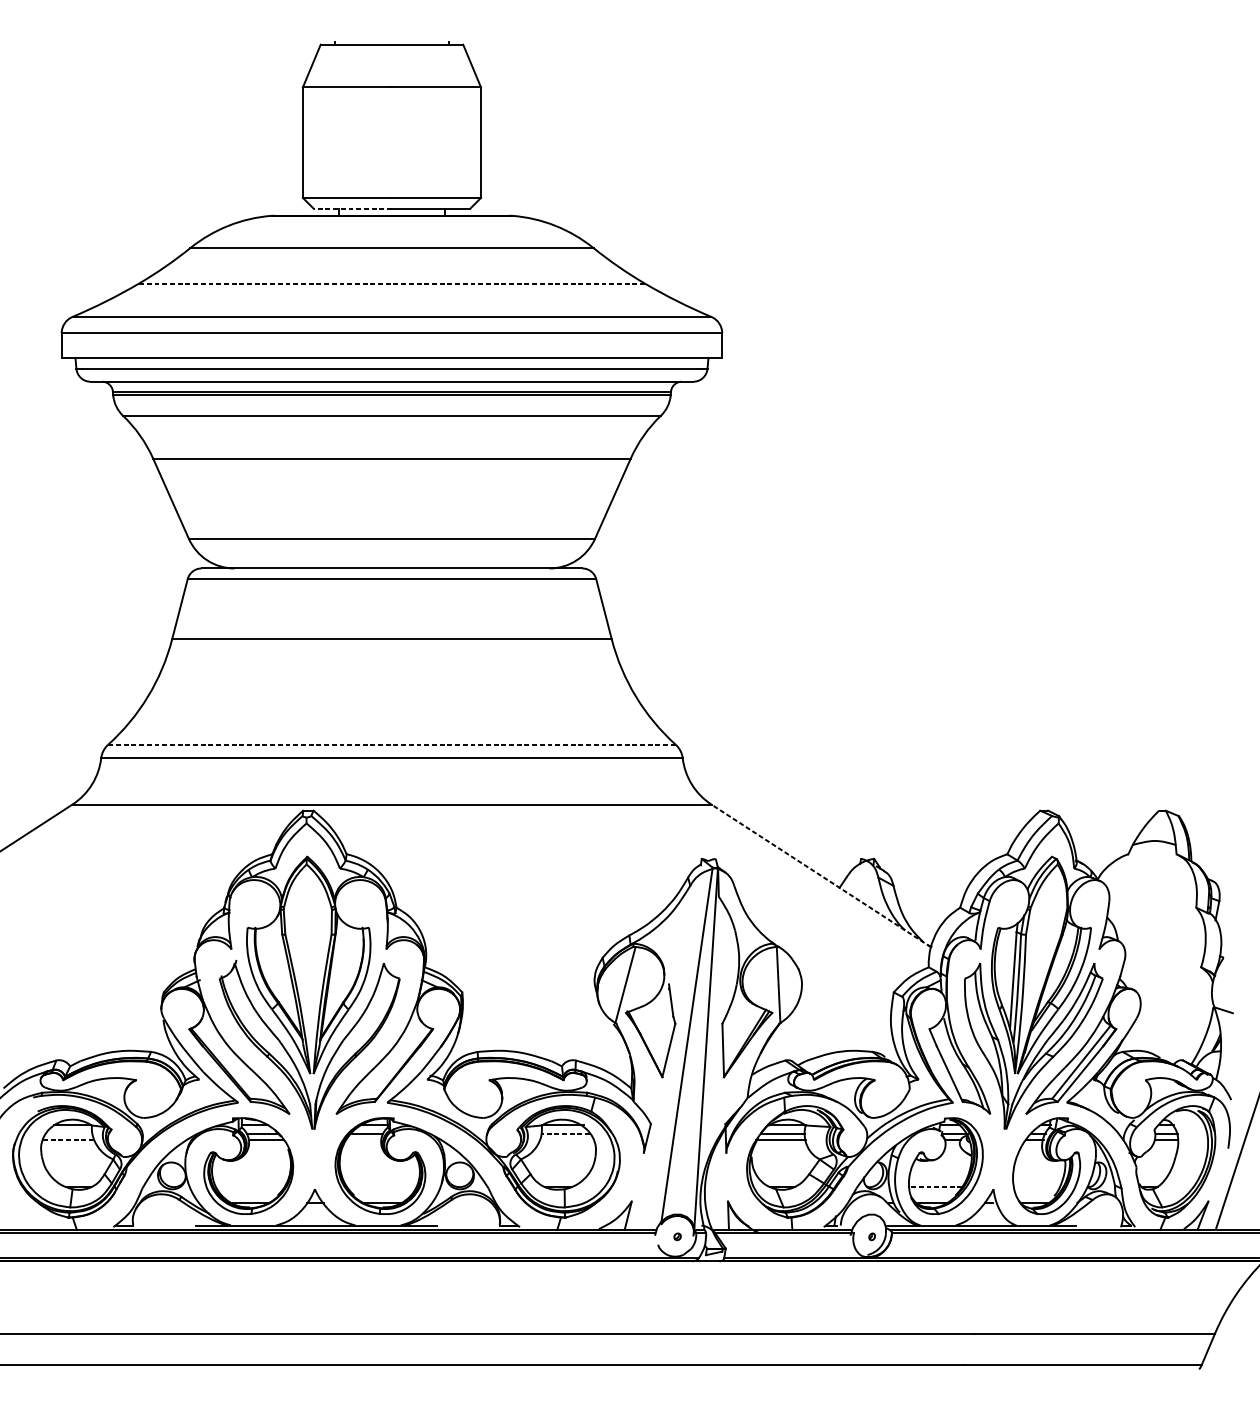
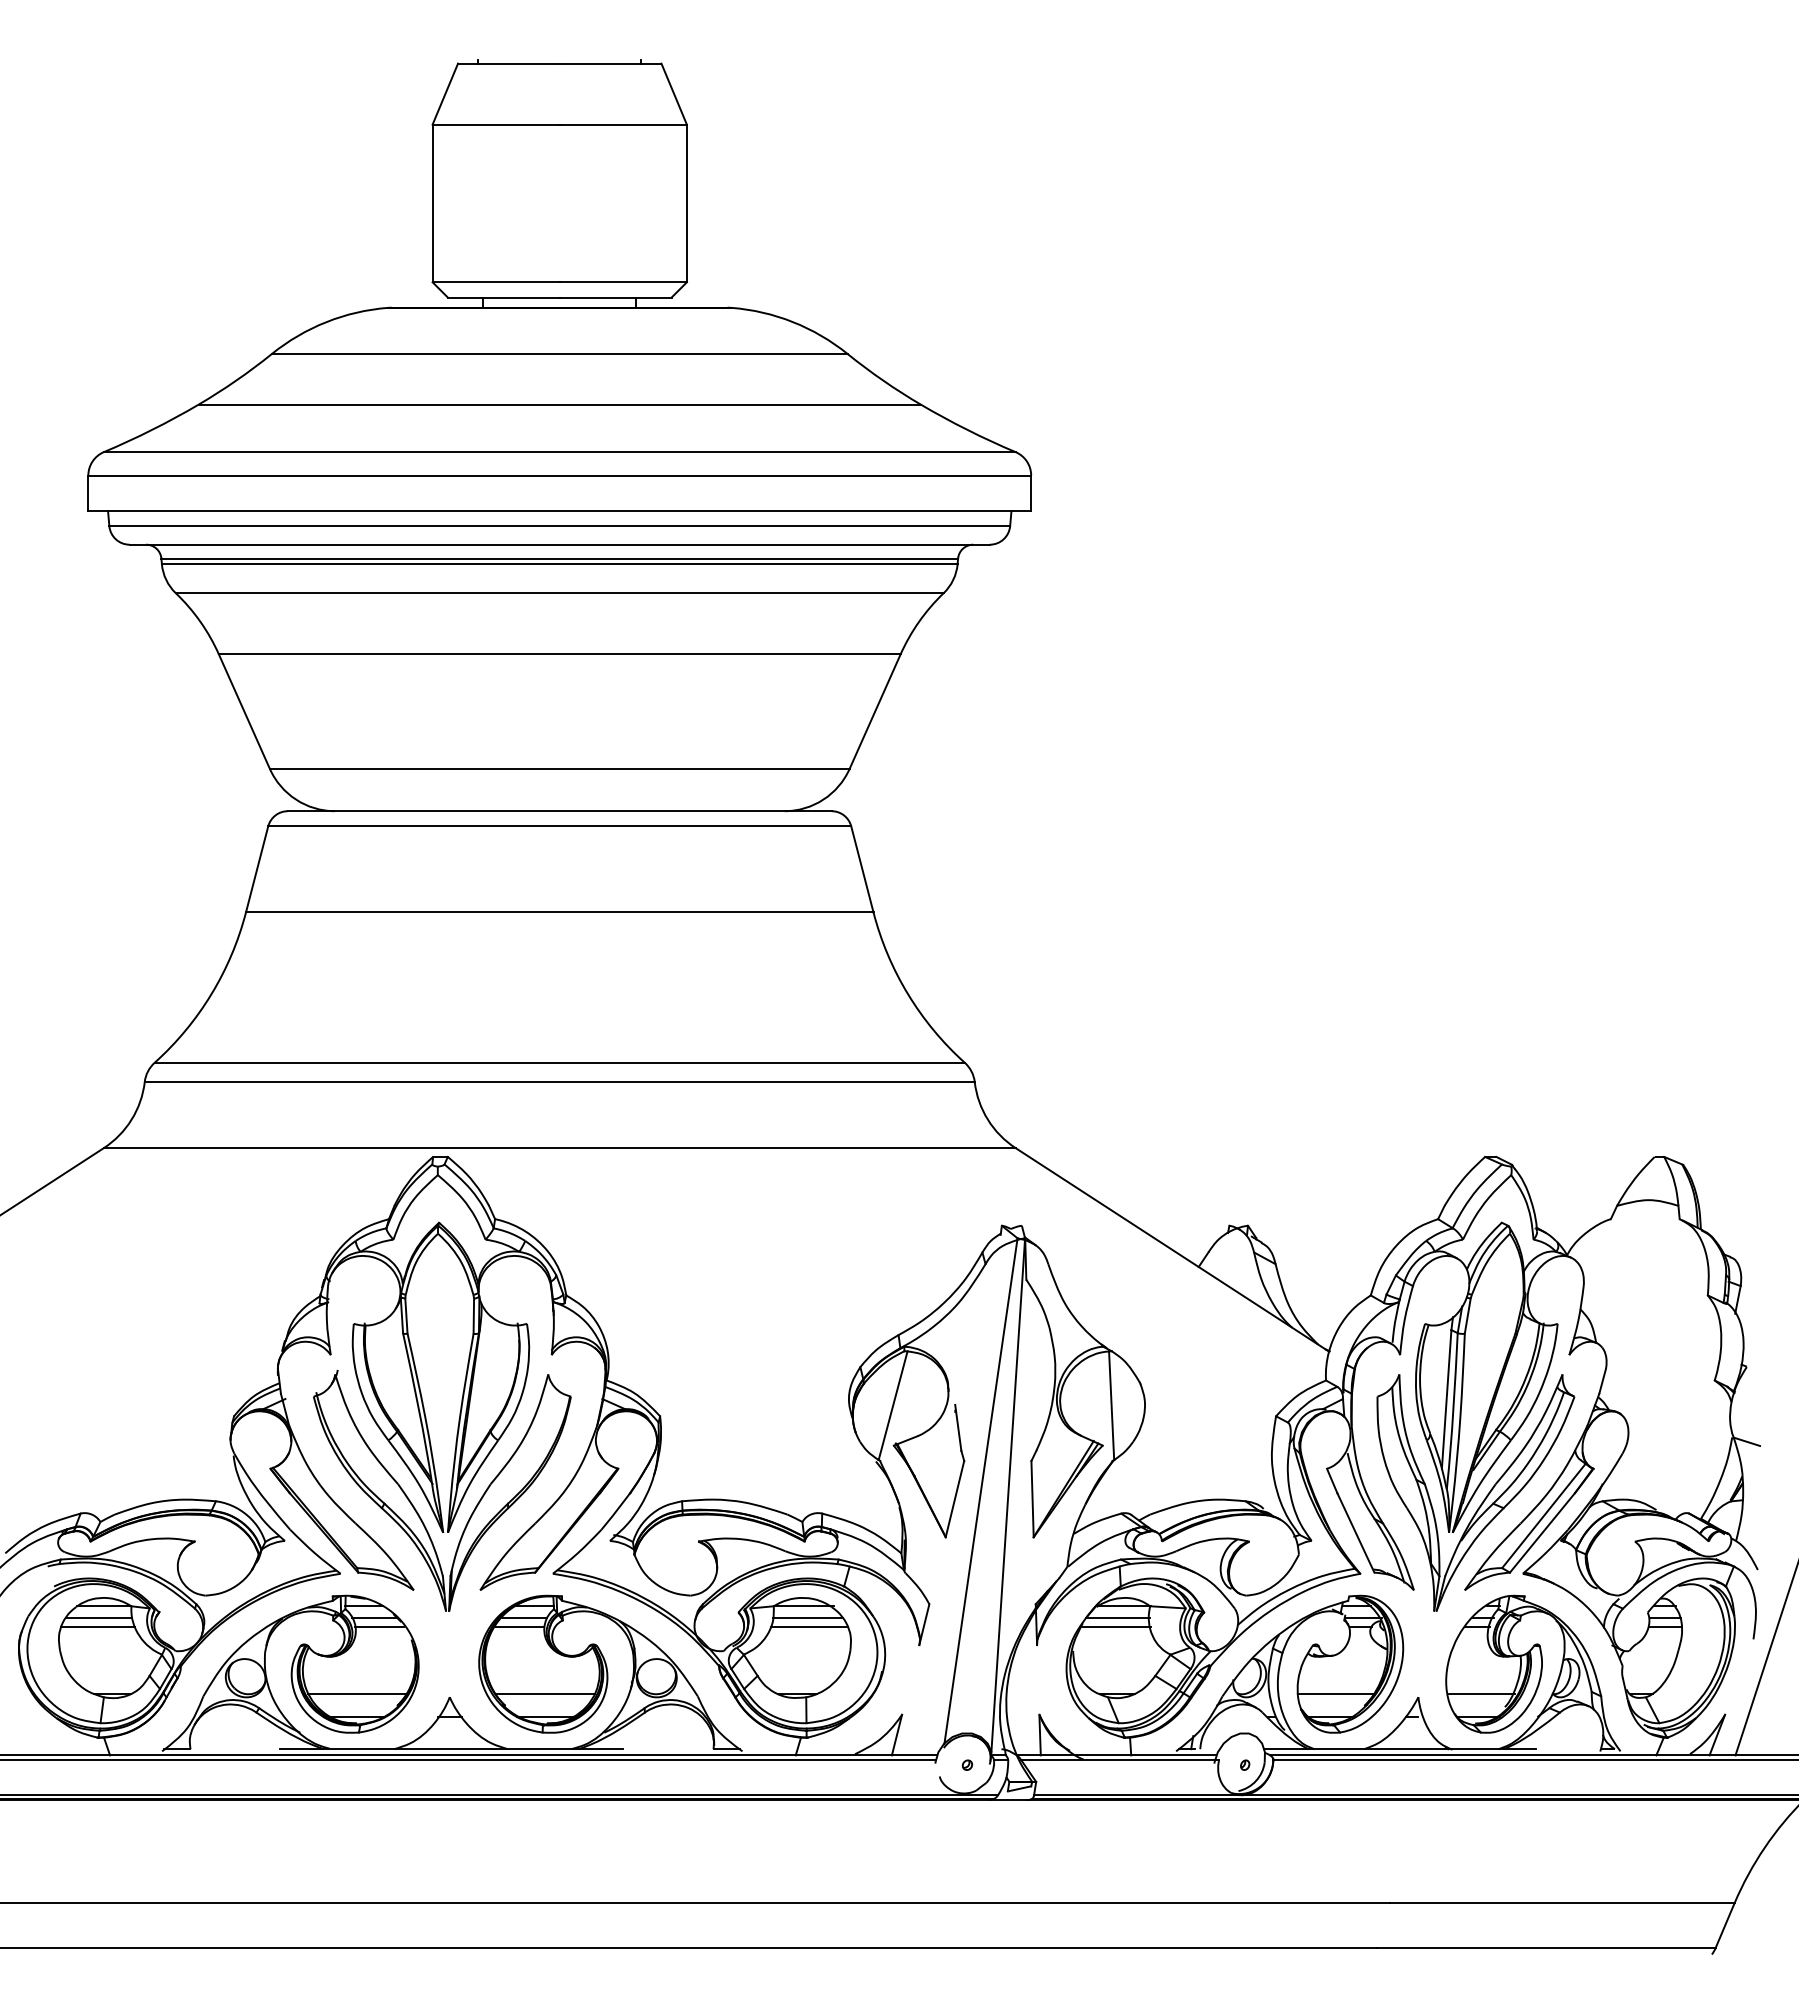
line: (352, 208) -> (503, 297), dashed -> solid
line: (391, 283) -> (559, 404), dashed -> solid
line: (391, 744) -> (559, 1062), dashed -> solid
line: (821, 875) -> (1172, 1249), dashed -> solid
line: (68, 1133) -> (98, 1617), added
line: (565, 1133) -> (807, 1617), dashed -> solid
line: (68, 1140) -> (97, 1627), dashed -> solid
line: (363, 1140) -> (519, 1627), added
line: (566, 1140) -> (808, 1627), added
line: (249, 1186) -> (356, 1693), added
line: (381, 1186) -> (545, 1693), added
line: (935, 1186) -> (1335, 1693), dashed -> solid
line: (1037, 1186) -> (1481, 1693), added

